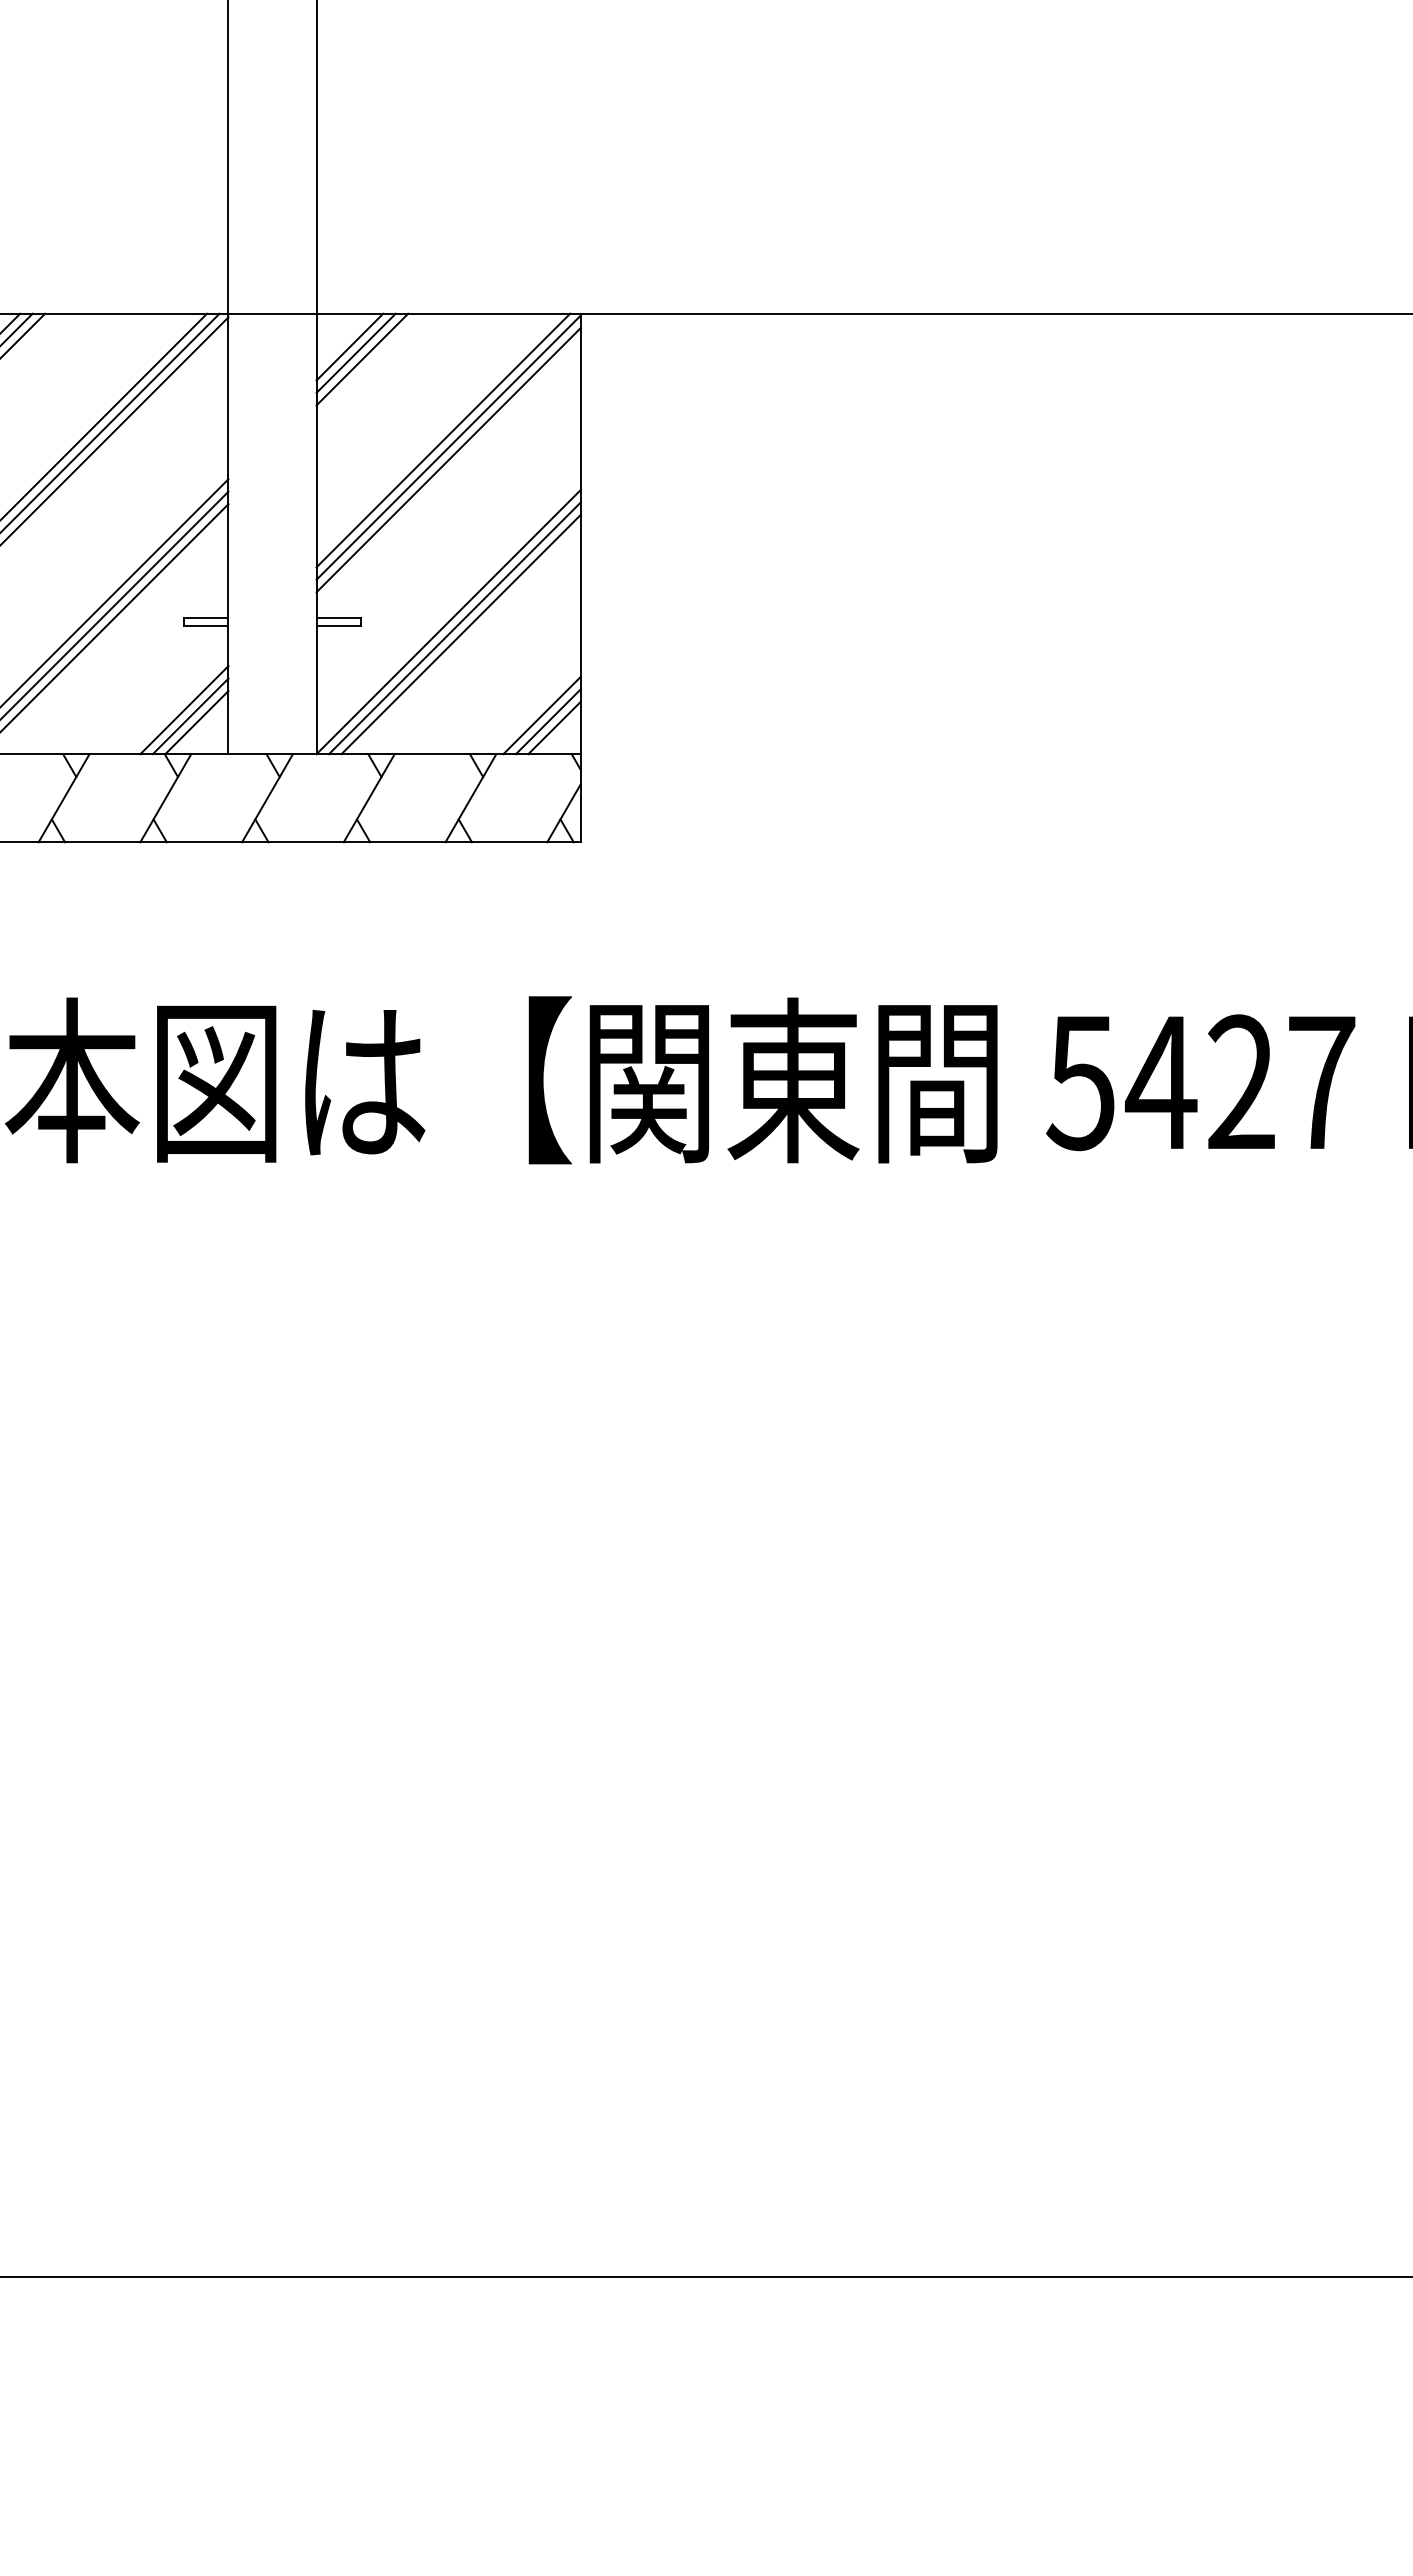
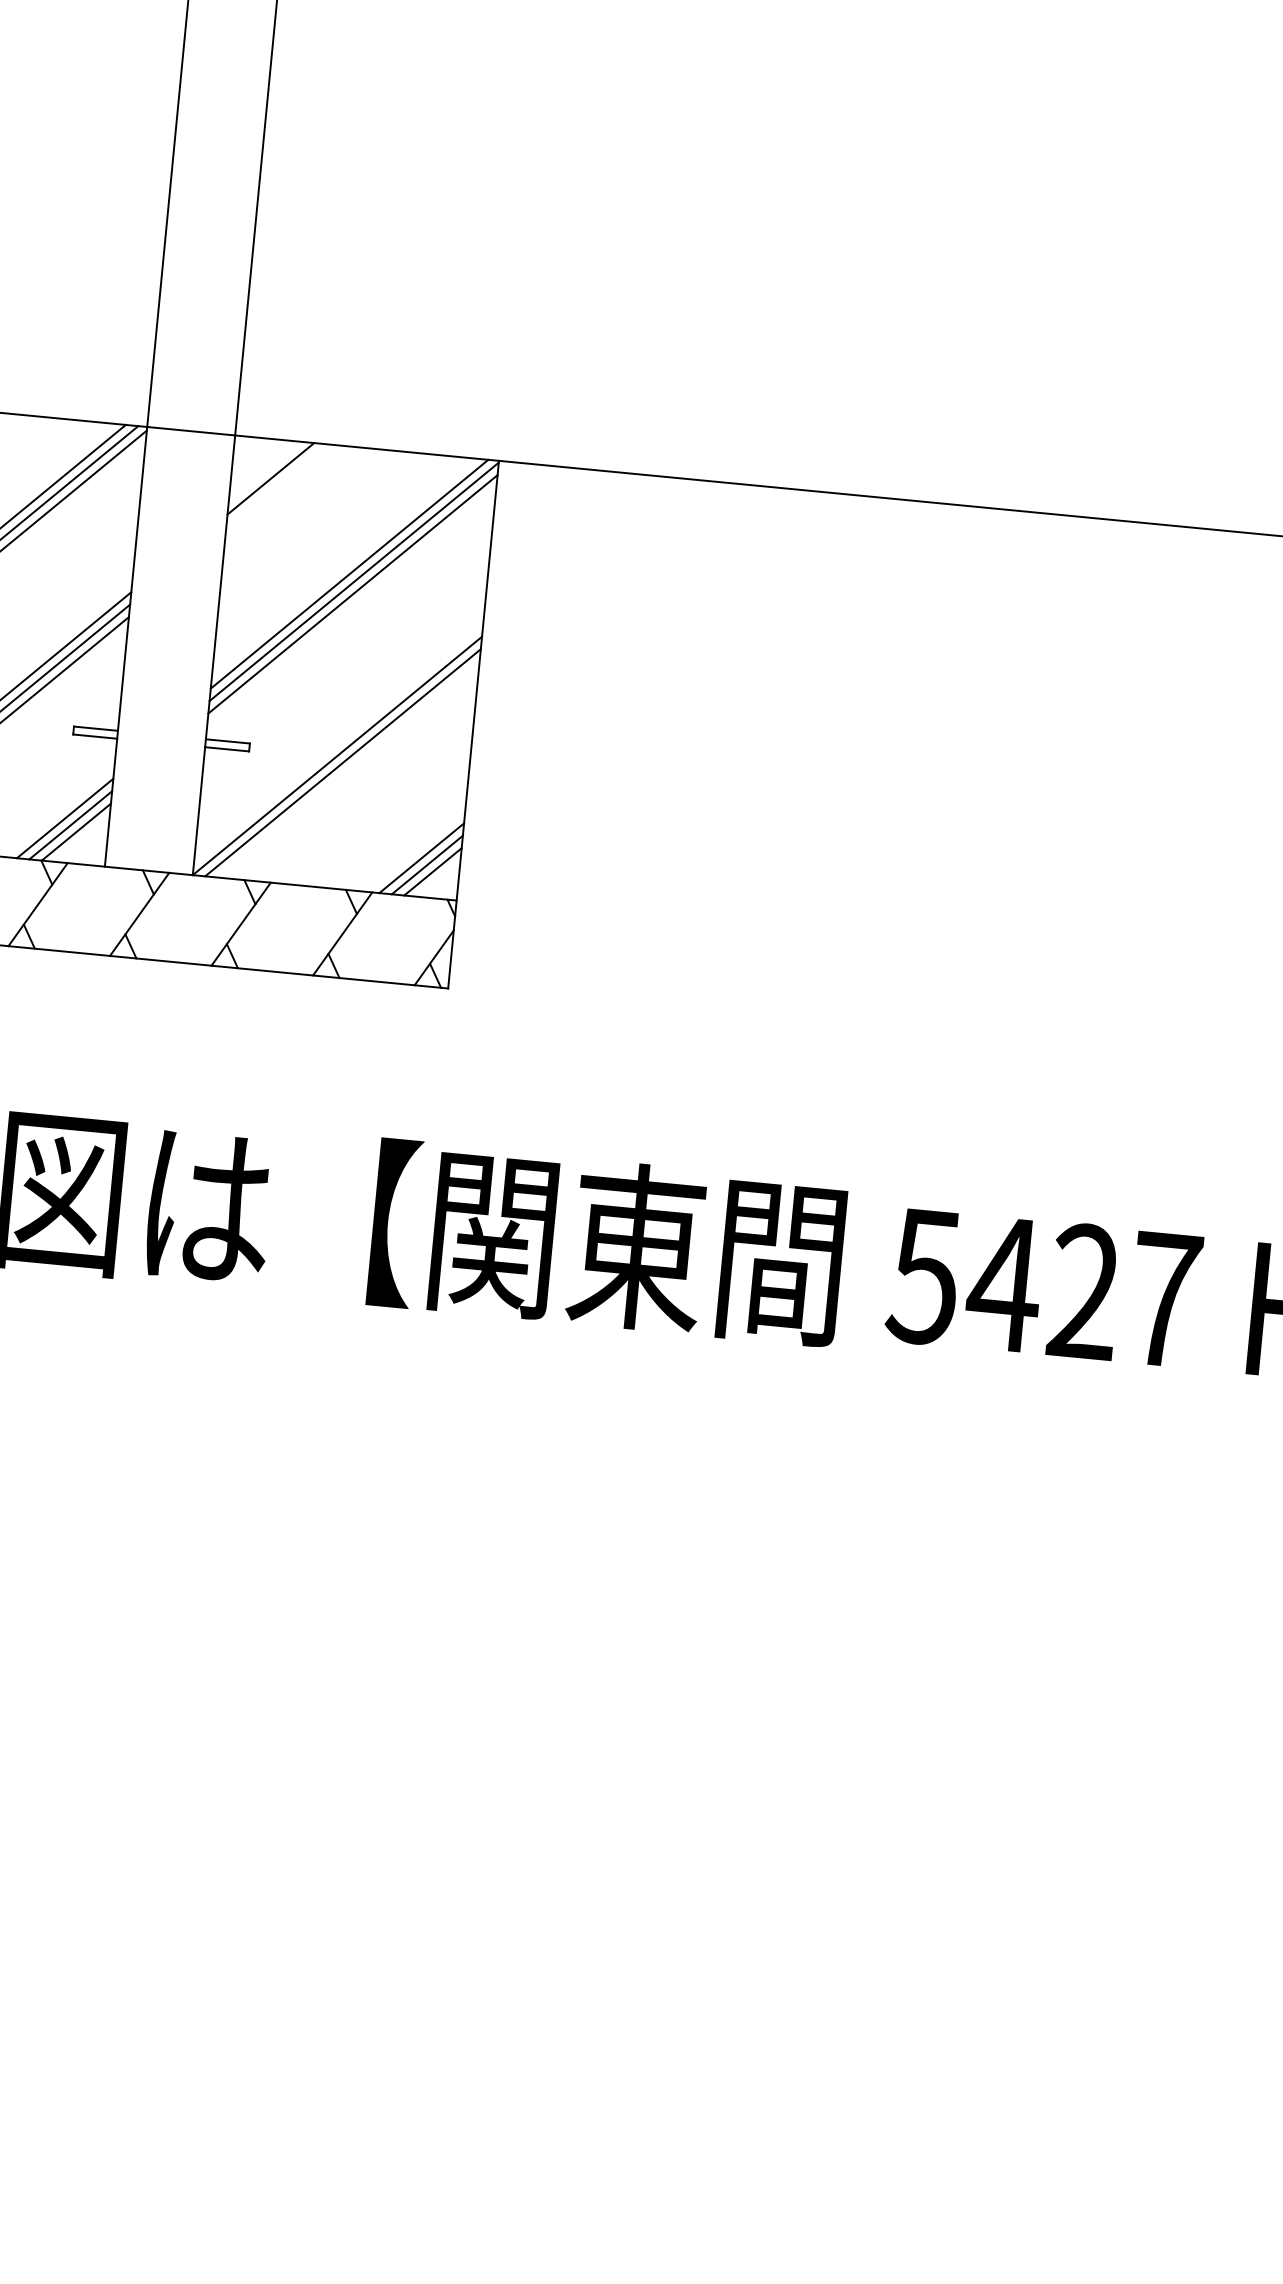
line: (349, 346) -> (264, 471), removed
line: (362, 359) -> (276, 485), removed
line: (460, 634) -> (348, 769), removed

